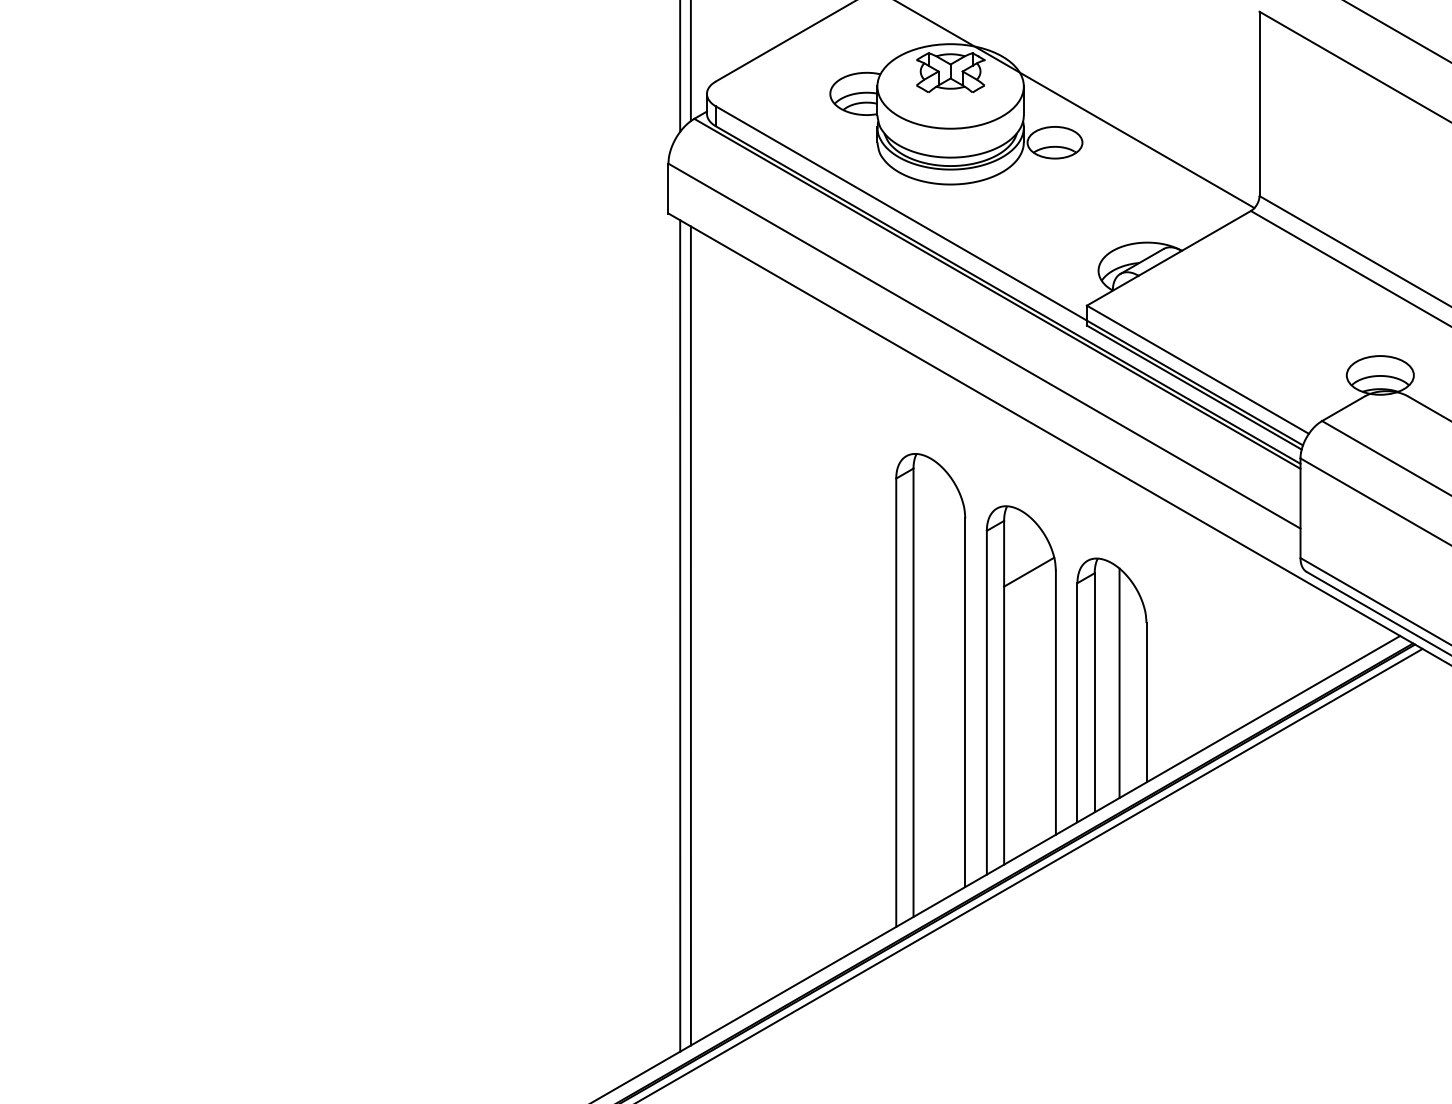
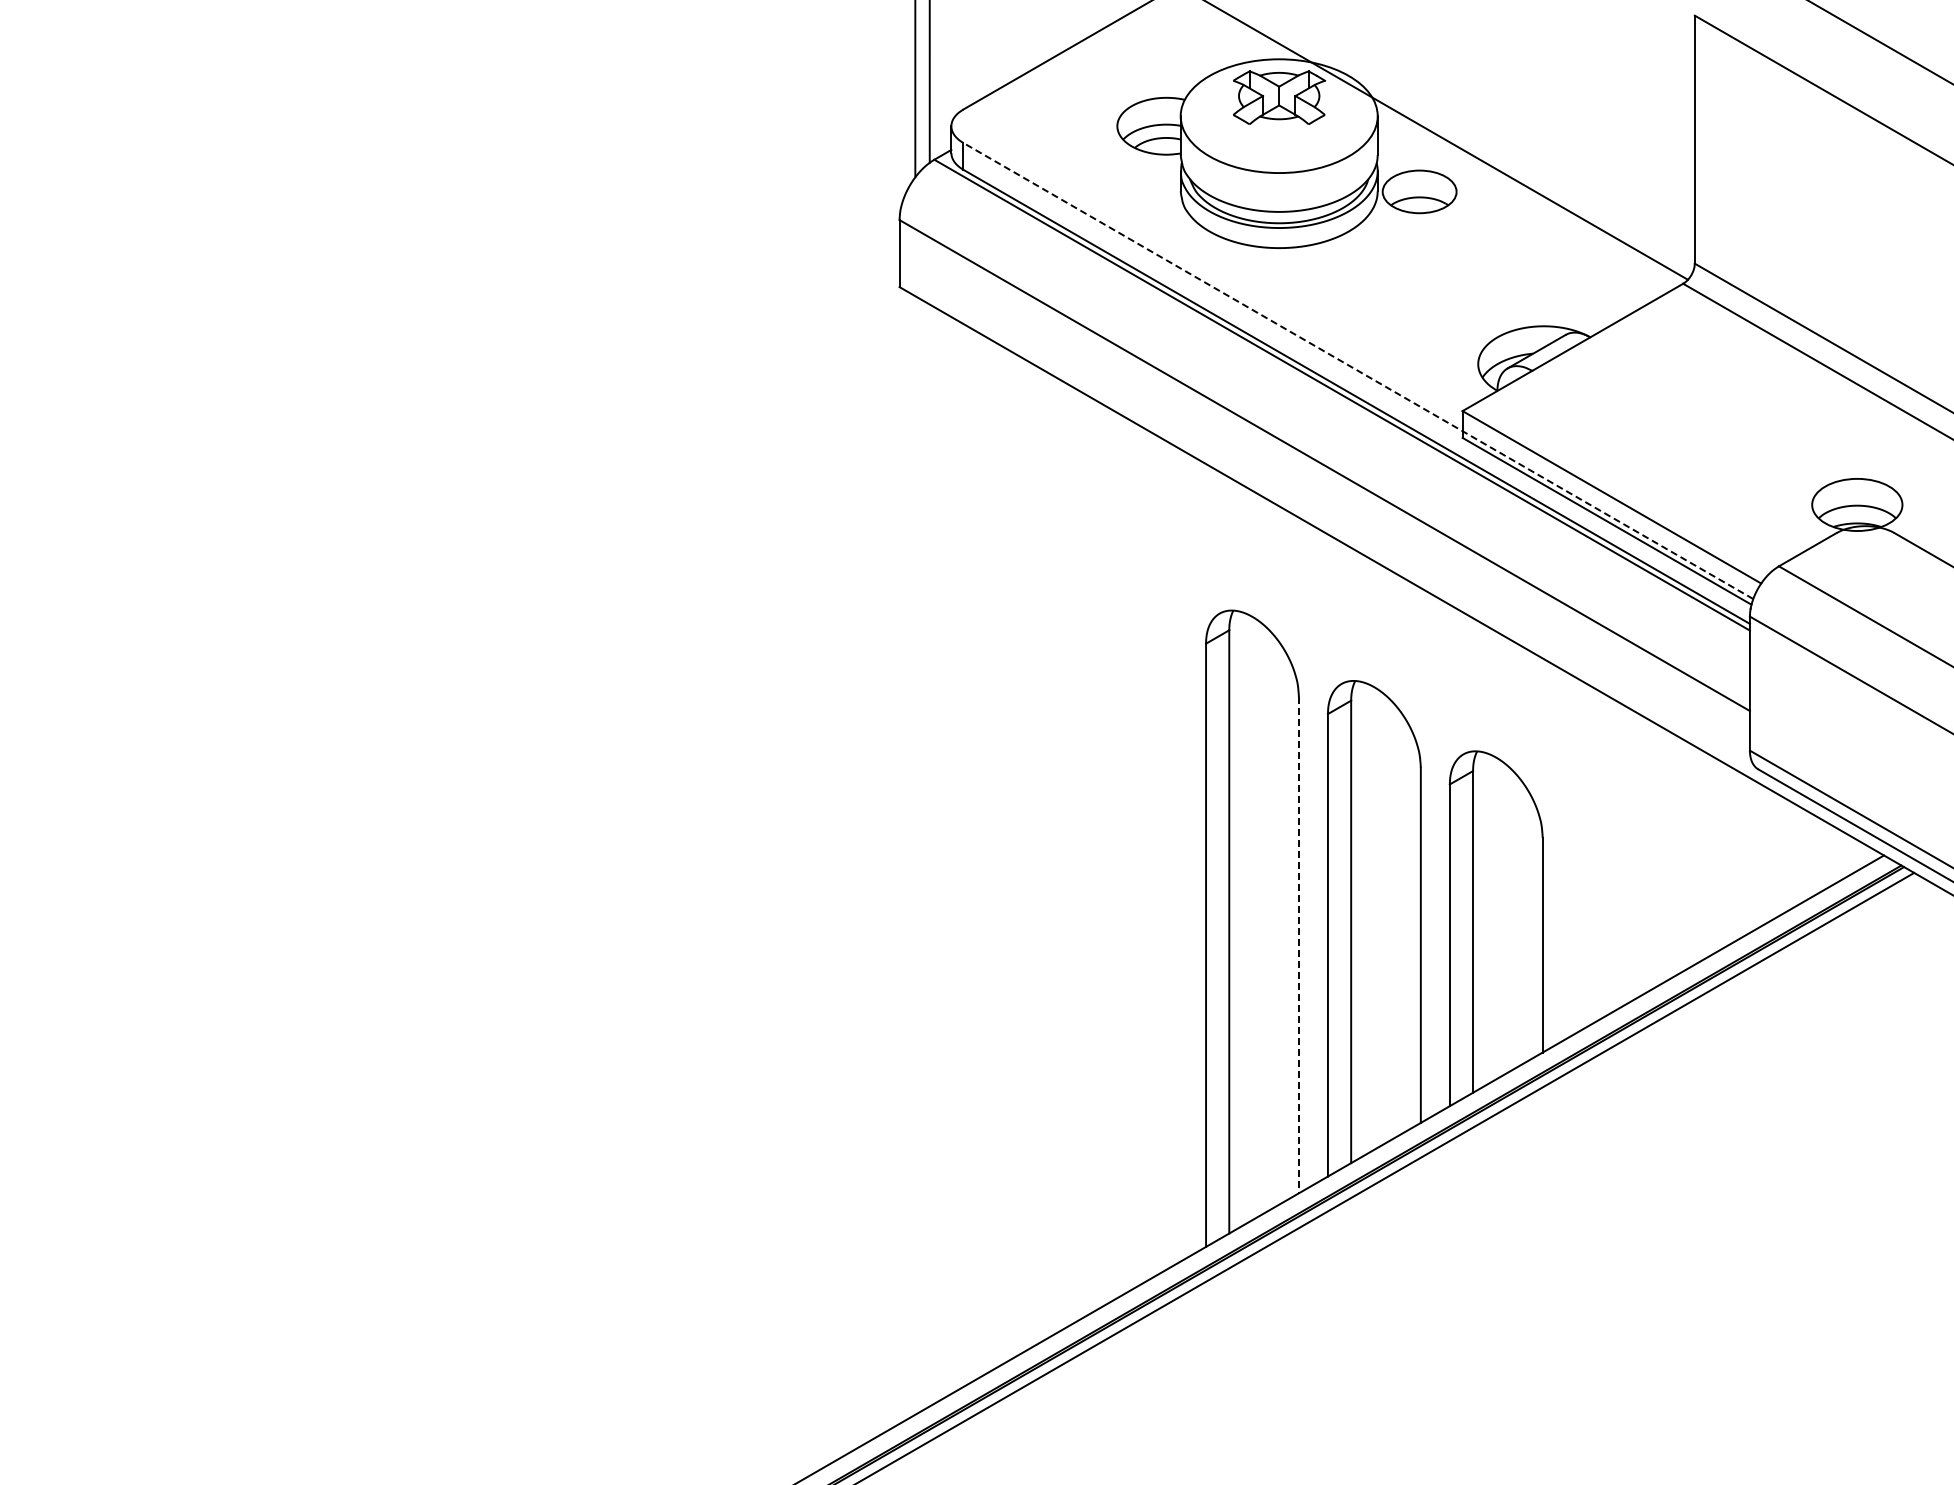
line: (1008, 275) -> (1357, 370), solid -> dashed
line: (1028, 572) -> (1384, 769), removed
line: (680, 635) -> (915, 855), removed
line: (690, 635) -> (929, 855), removed
line: (1119, 682) -> (1506, 918), removed
line: (964, 702) -> (1298, 945), solid -> dashed

